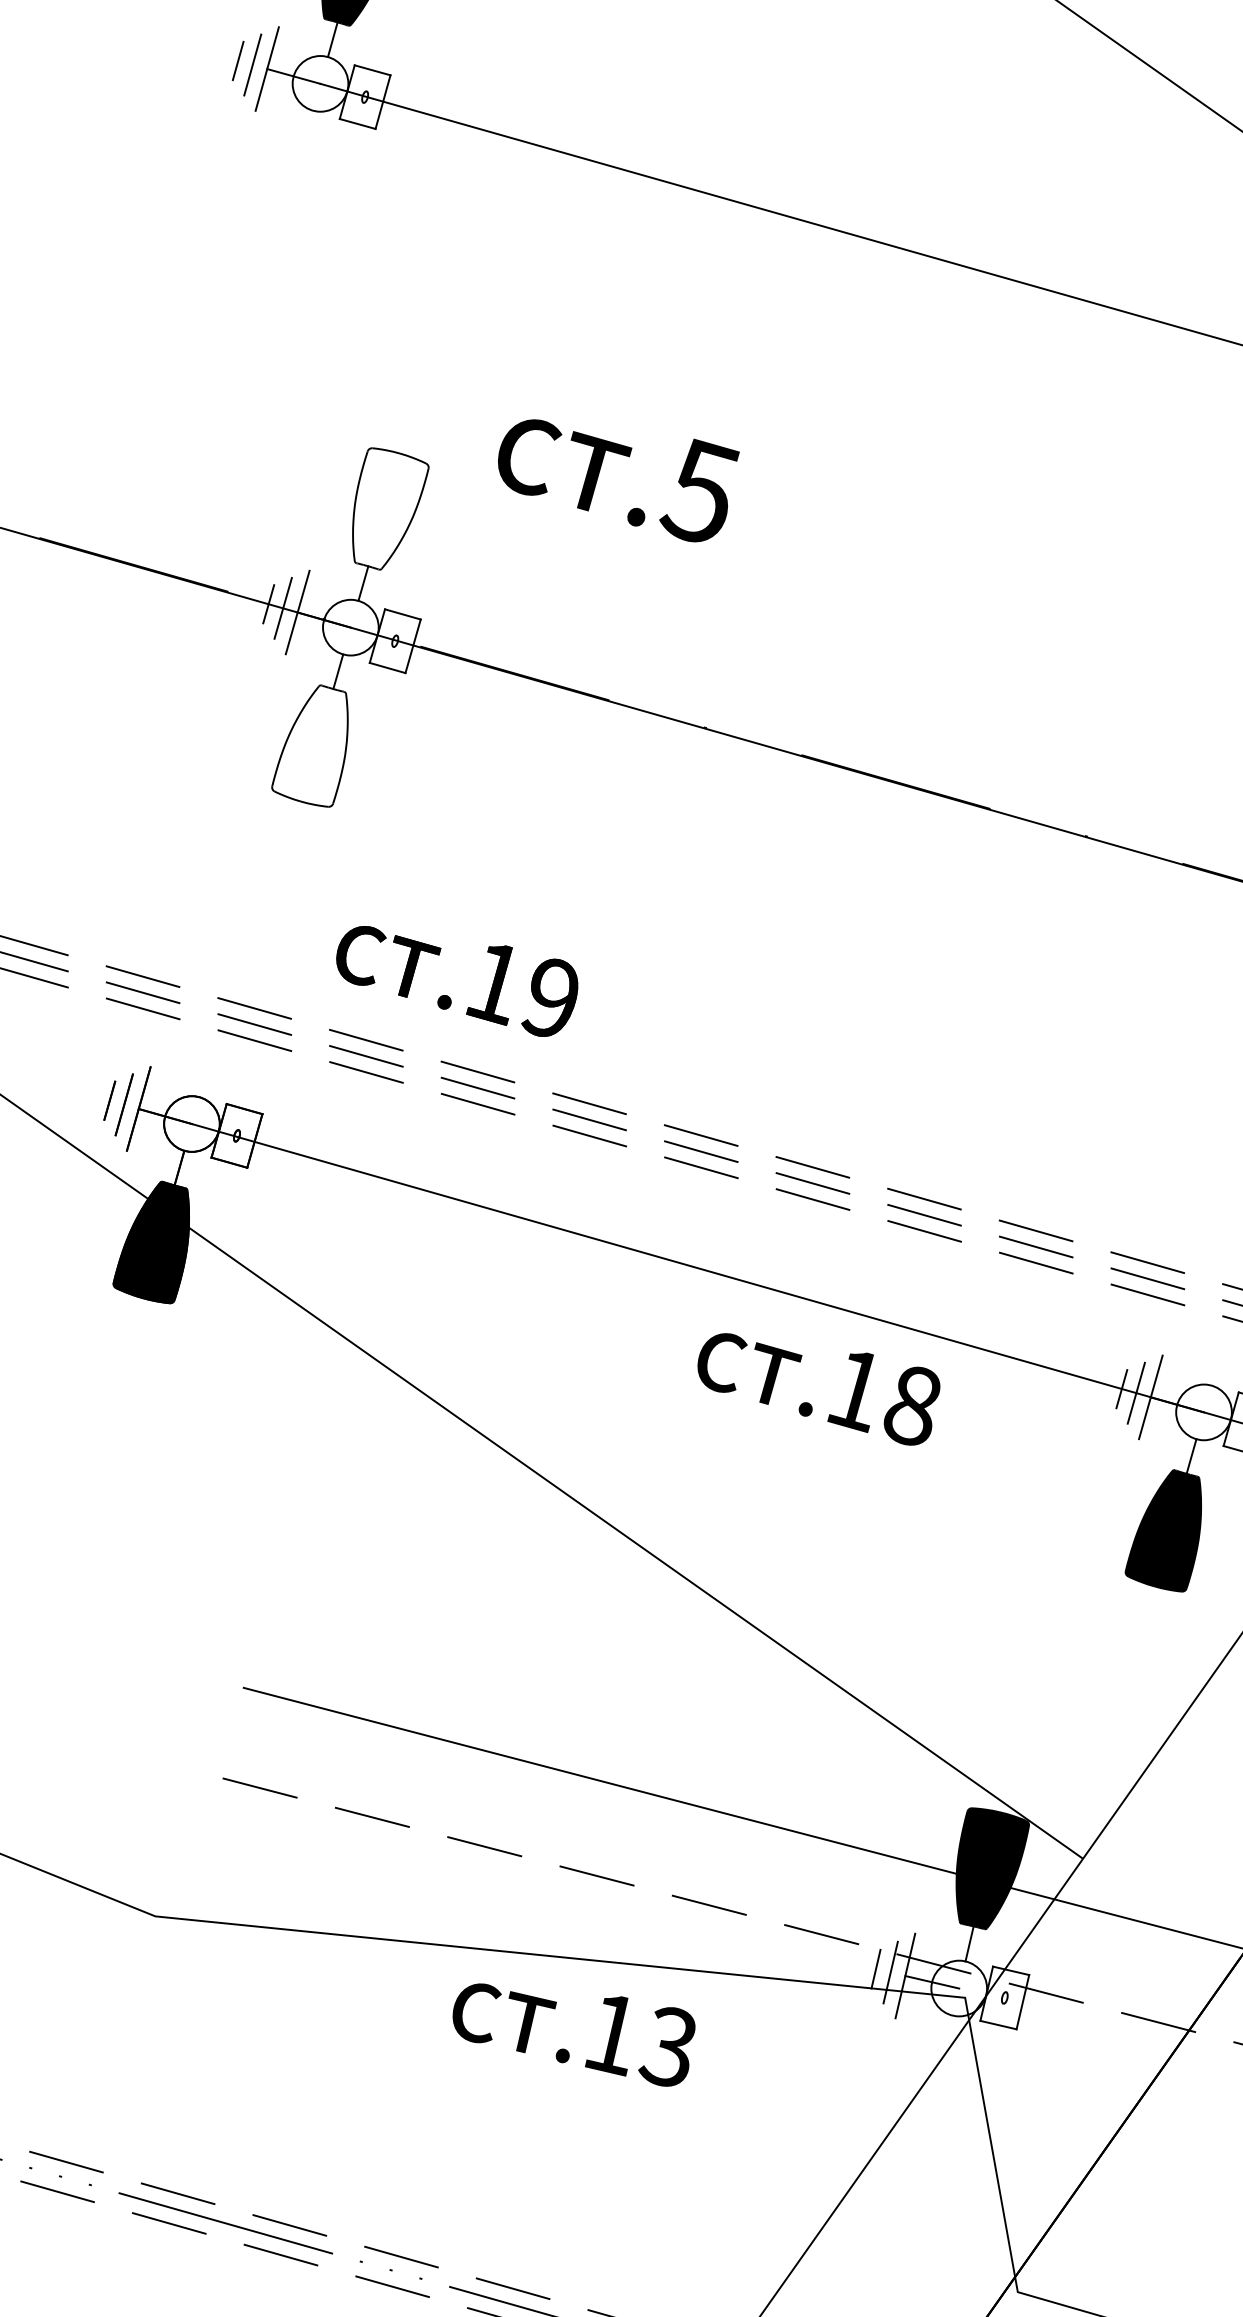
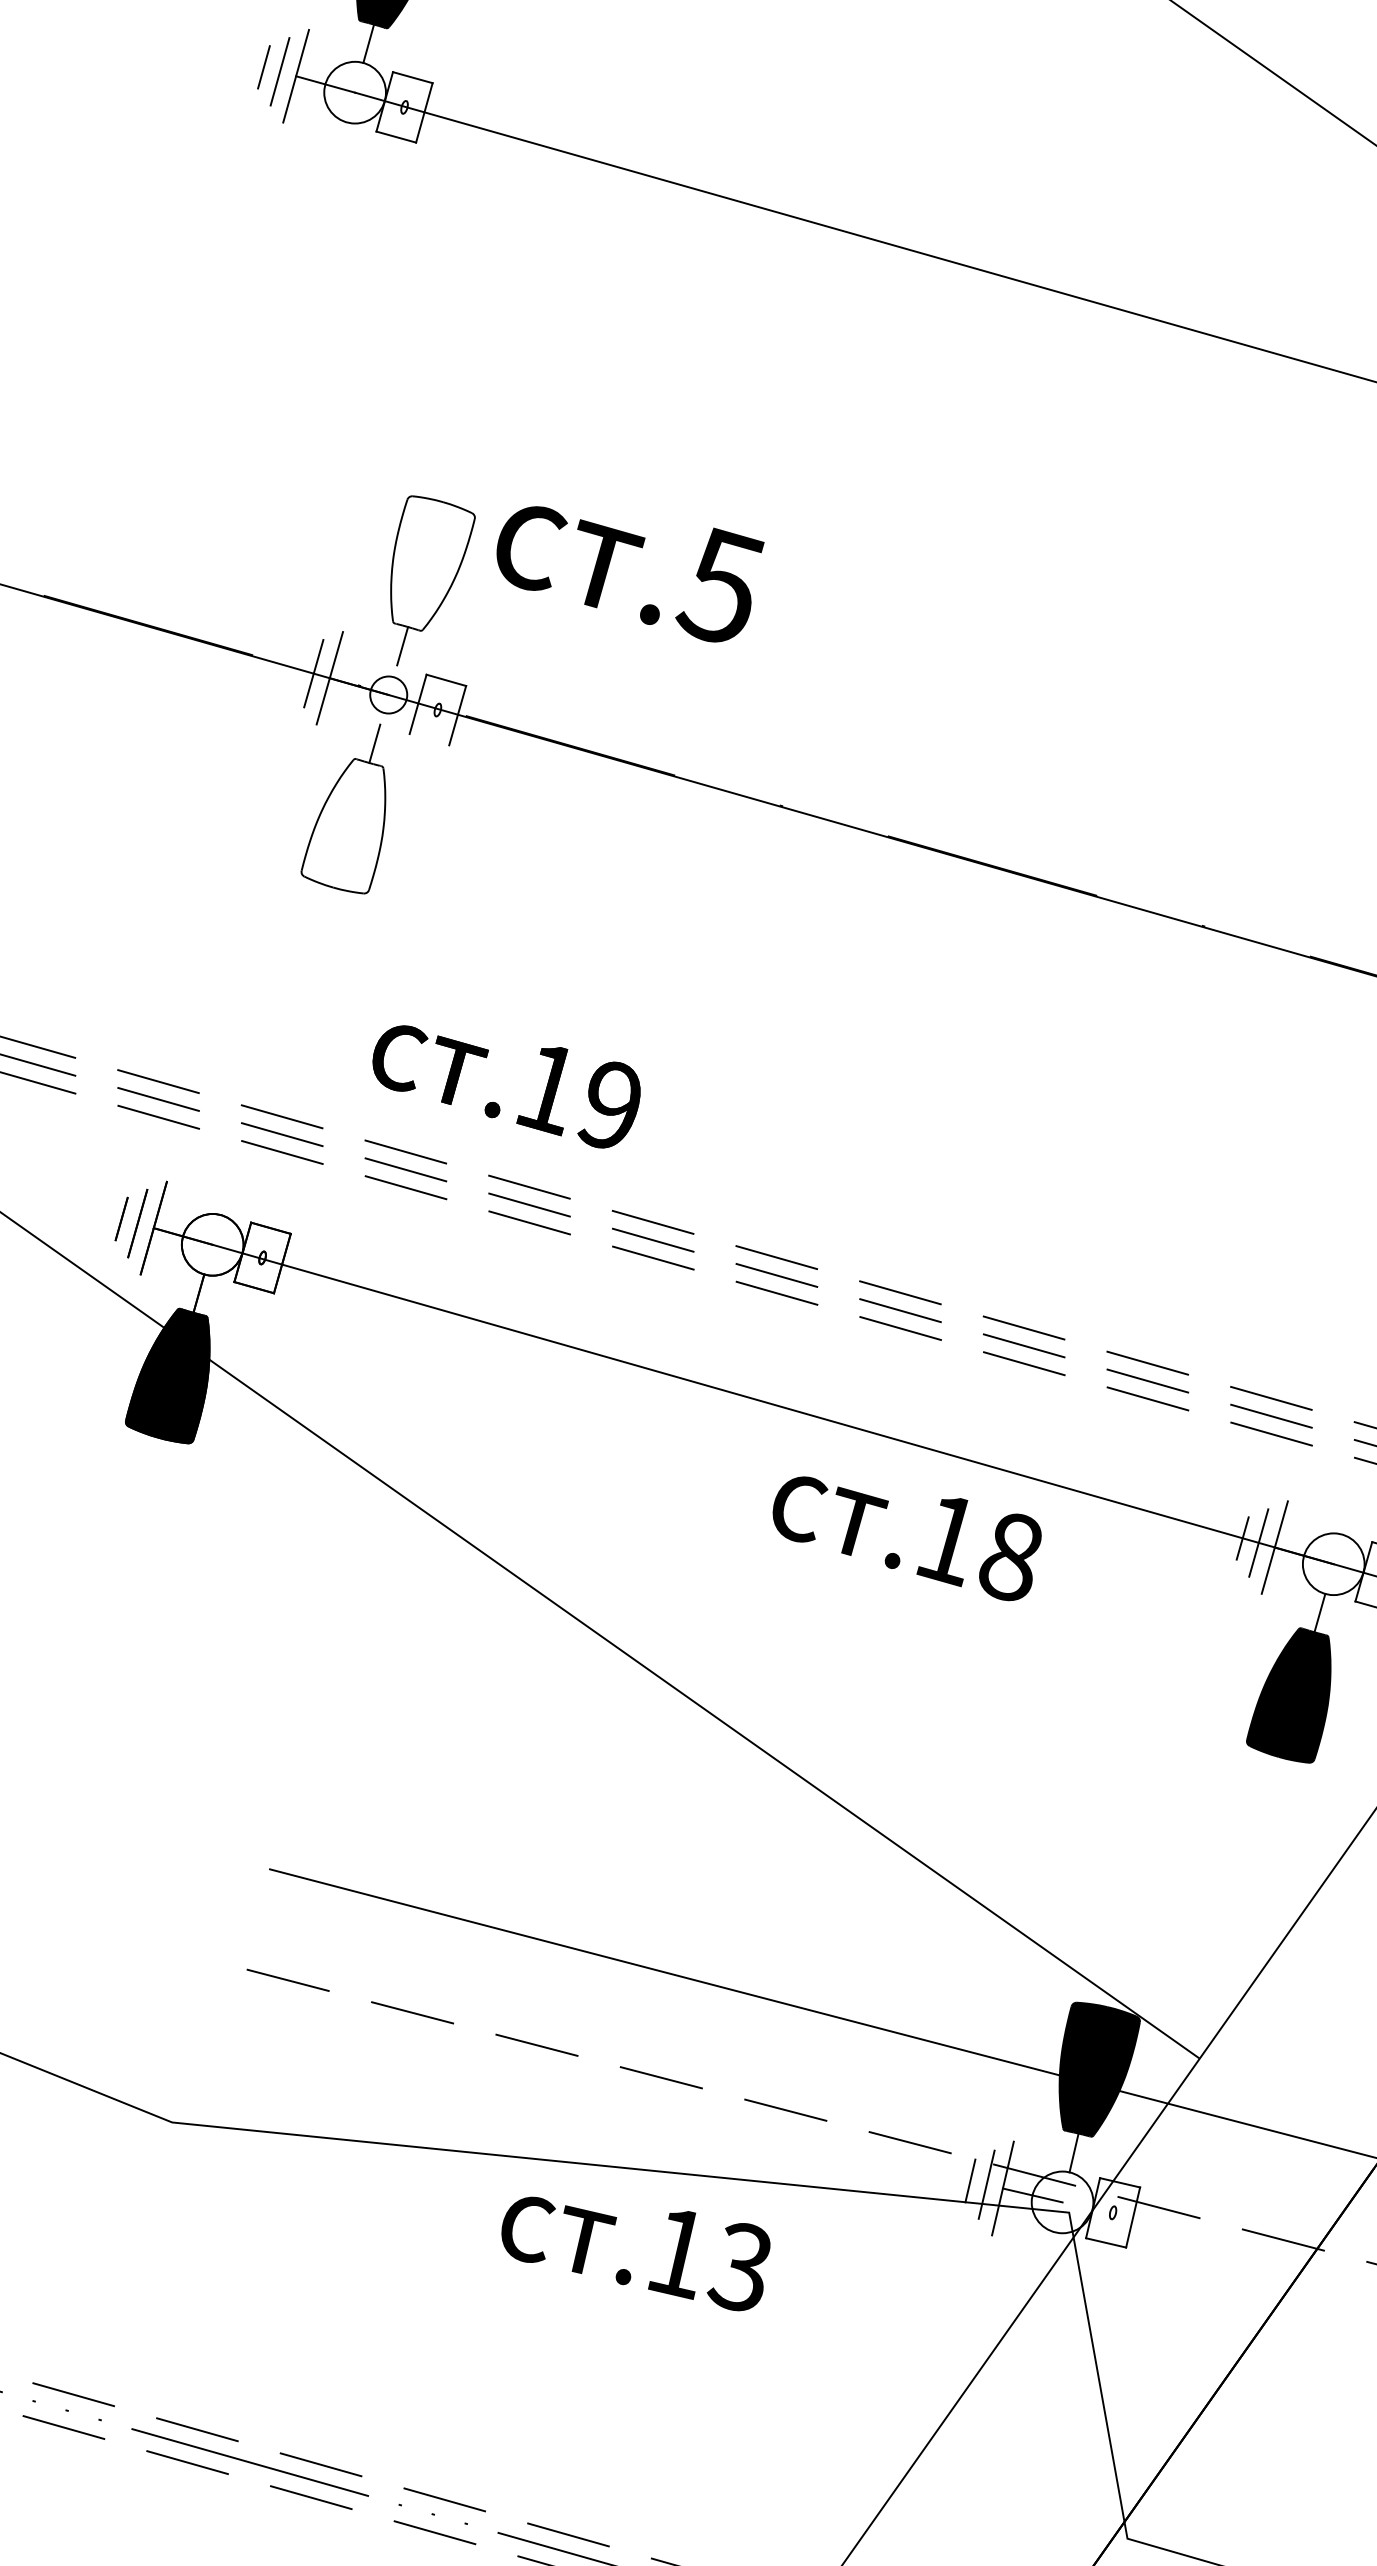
text: (618, 480) -> (630, 574), moved
line: (268, 603) -> (297, 668), removed
circle: (350, 627) -> (388, 694), size x0.6
line: (387, 667) -> (429, 739), removed

